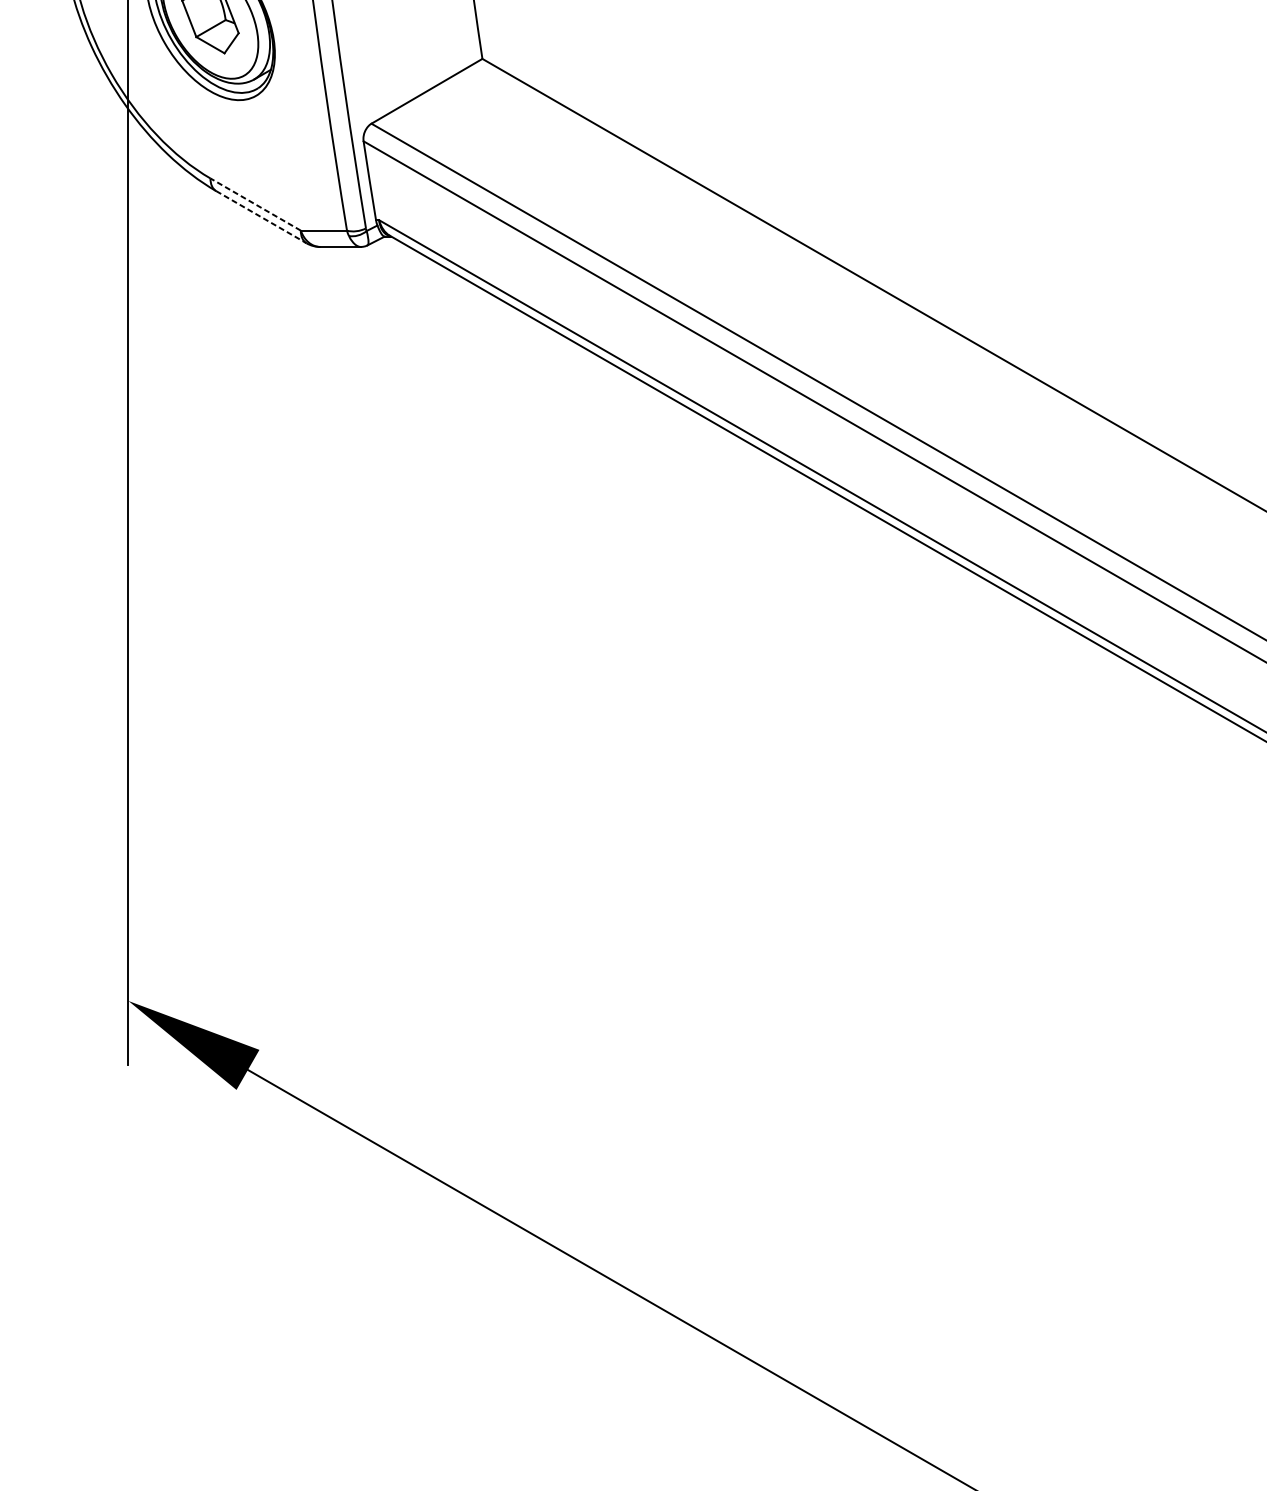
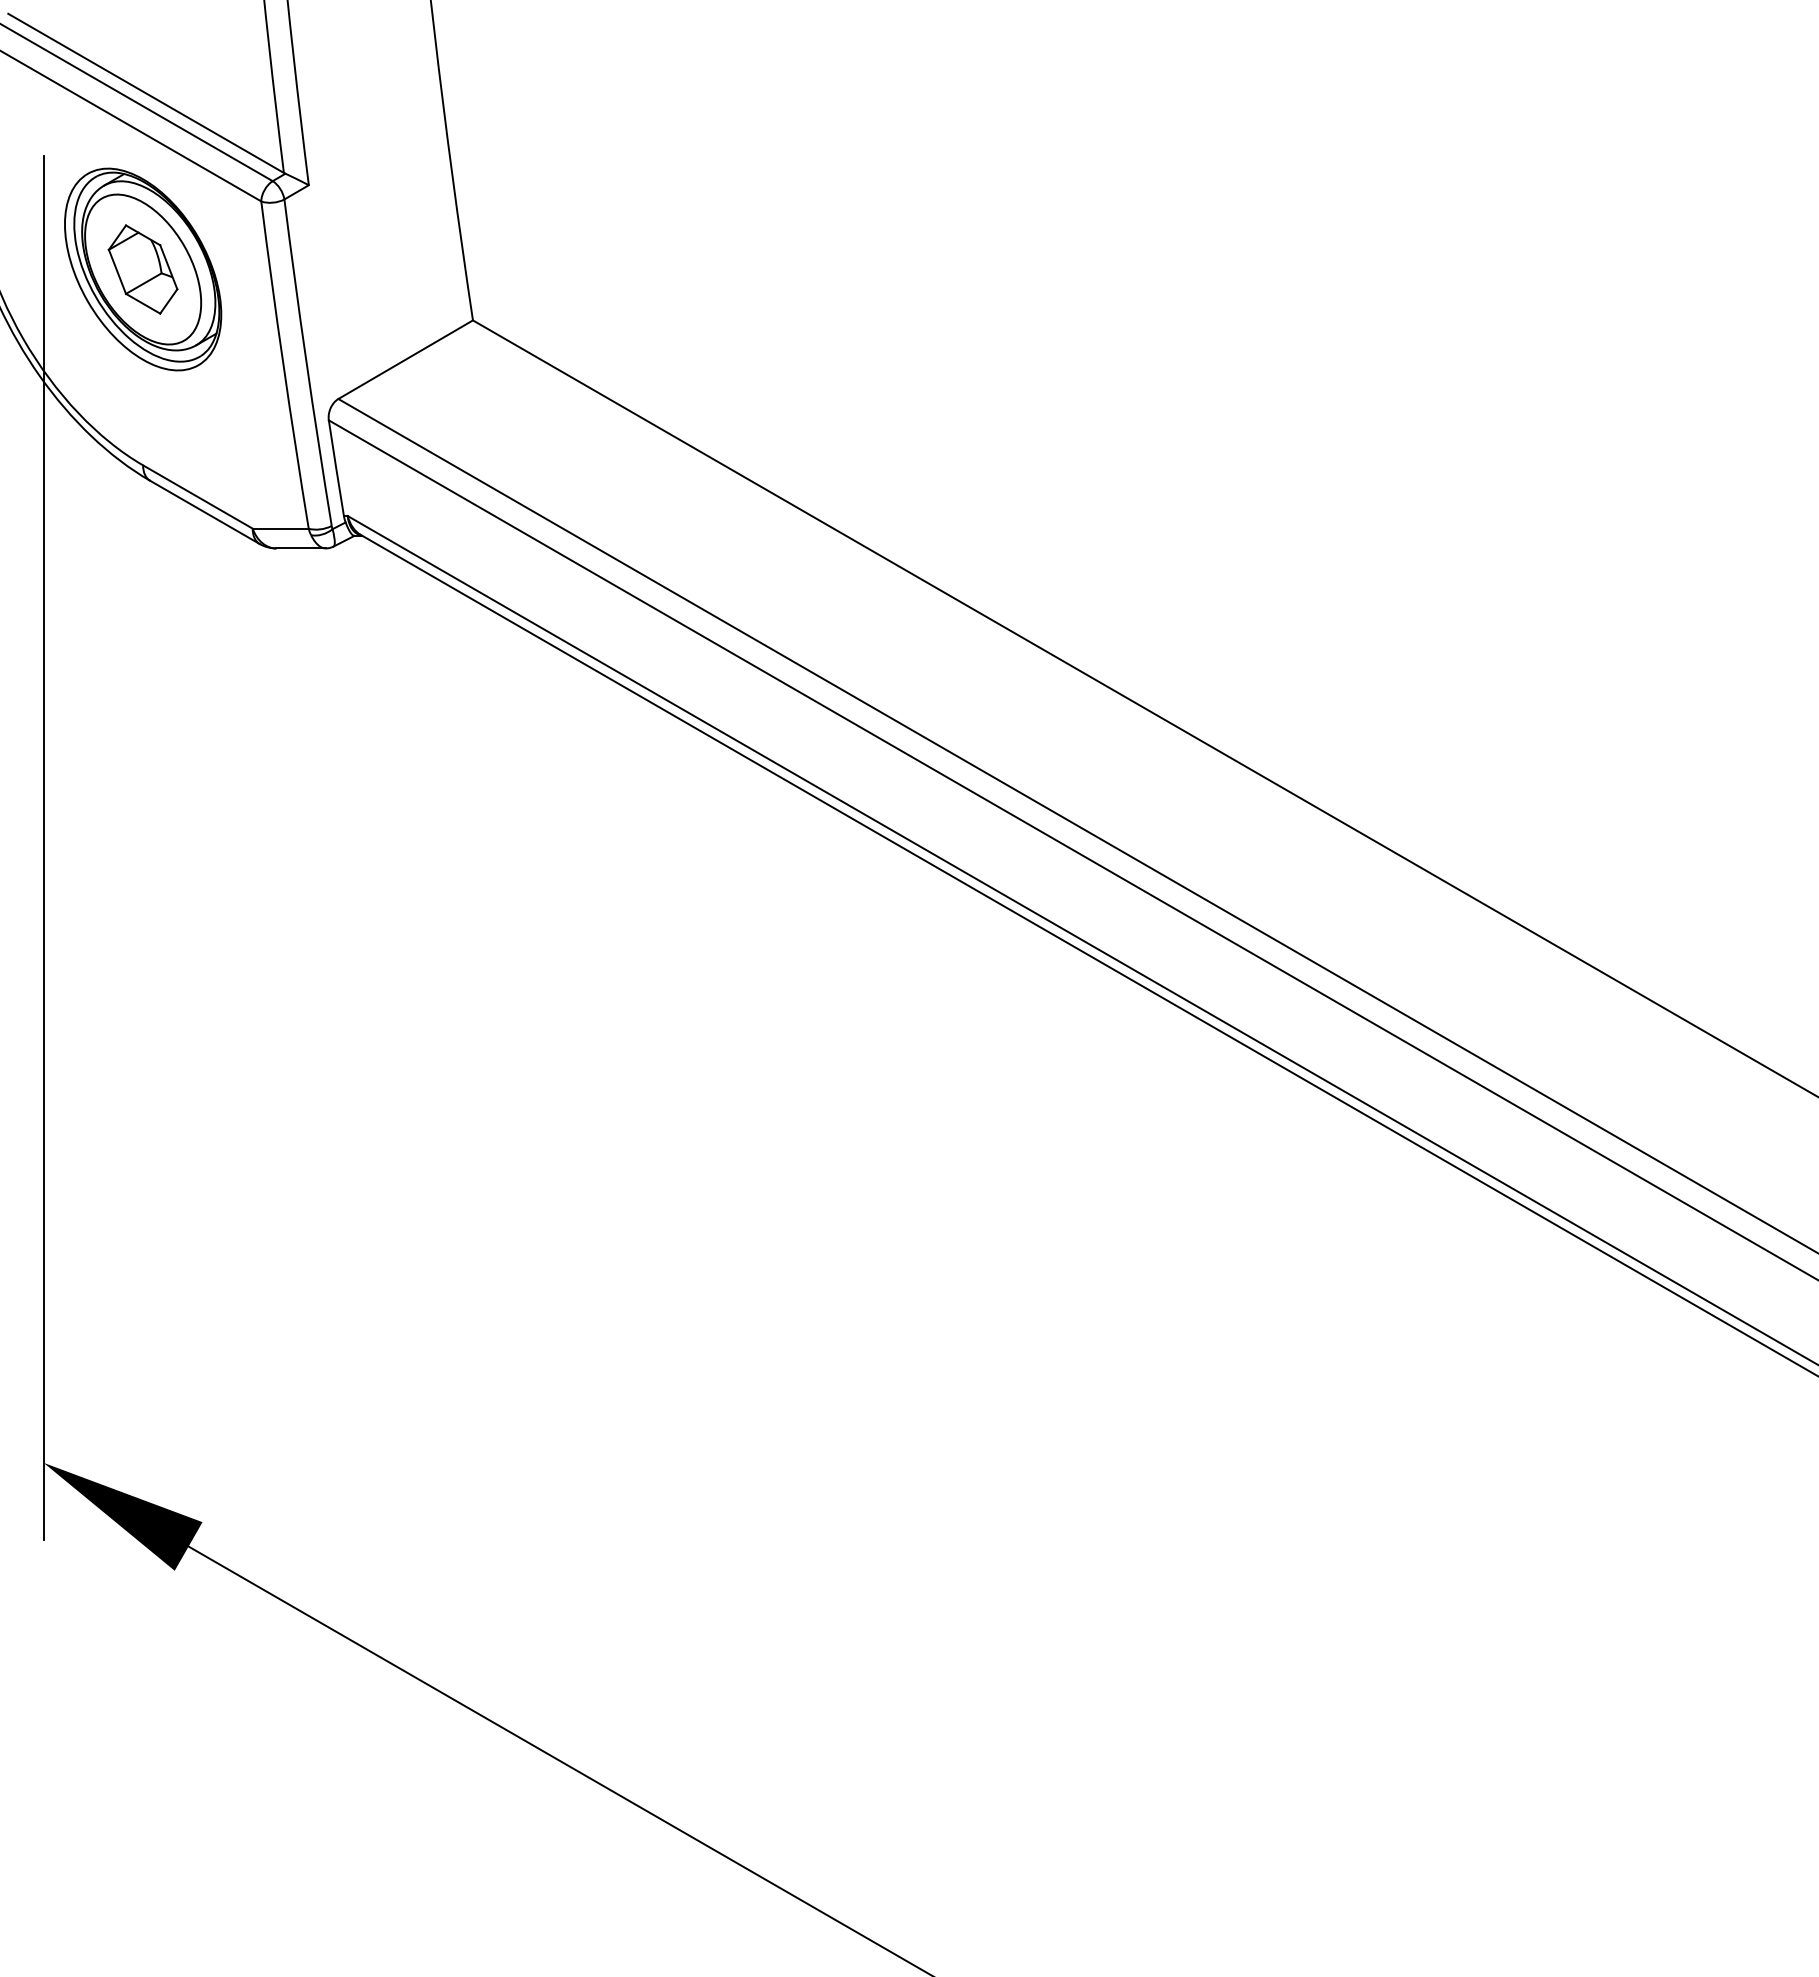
line: (255, 204) -> (197, 496), dashed -> solid
line: (261, 217) -> (205, 512), dashed -> solid

